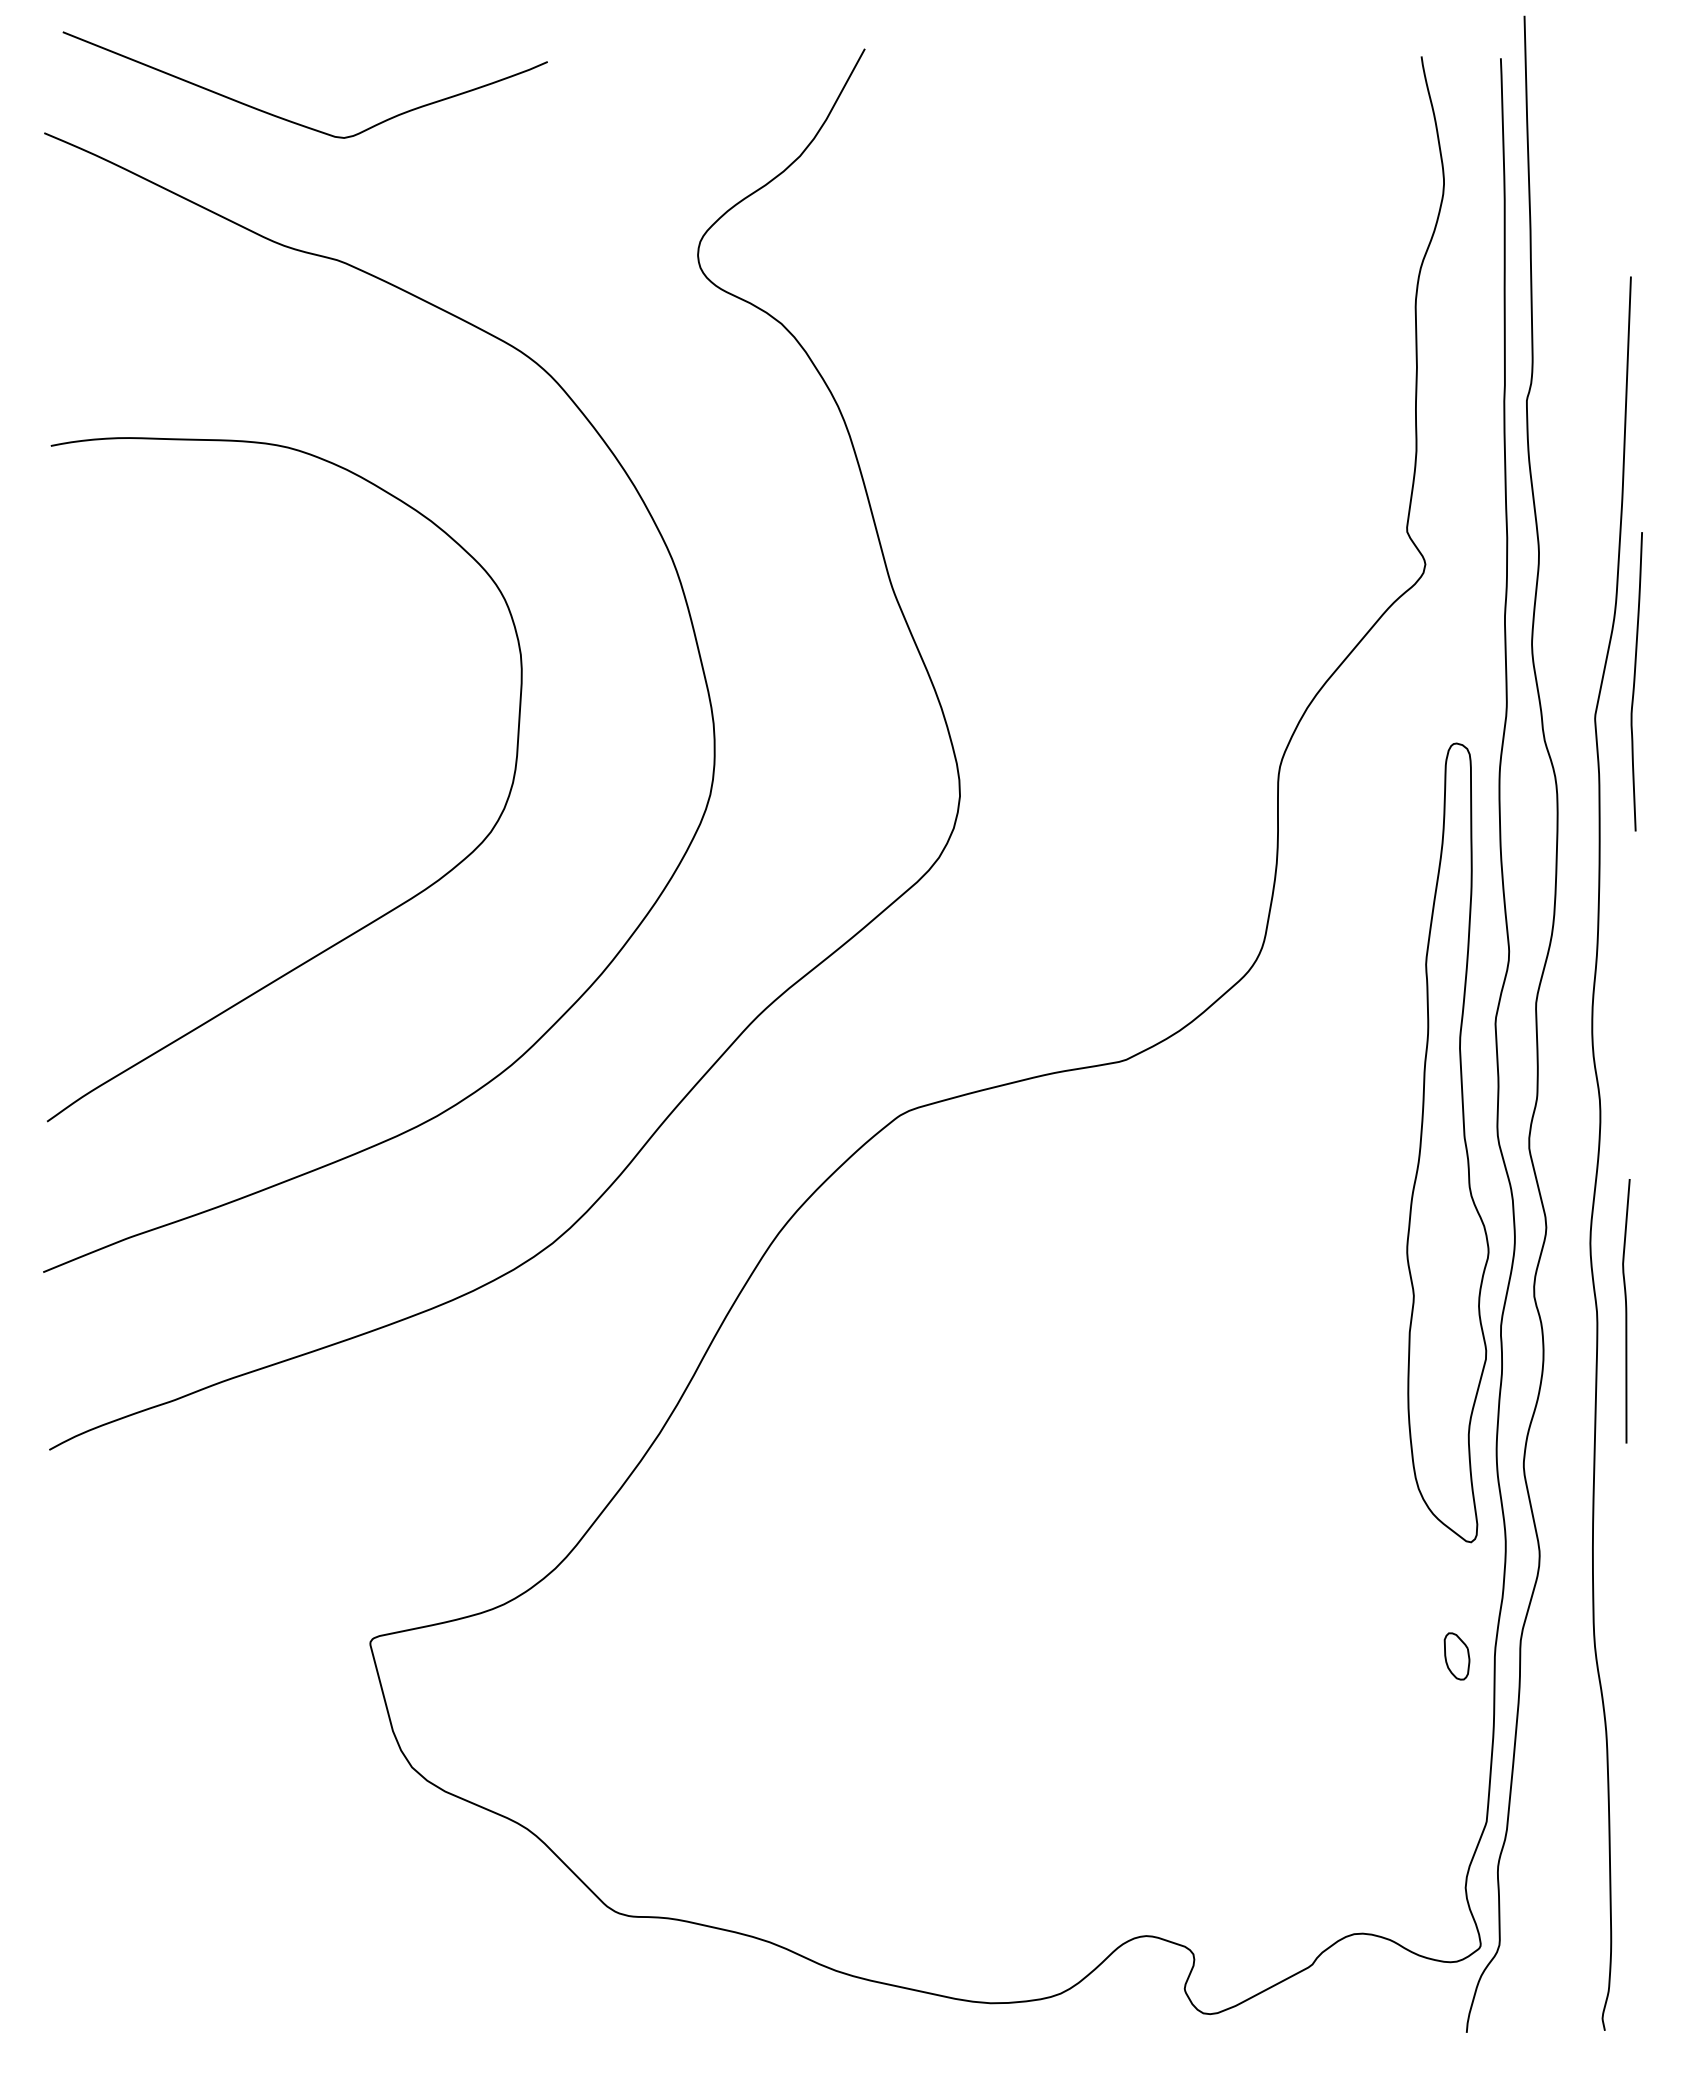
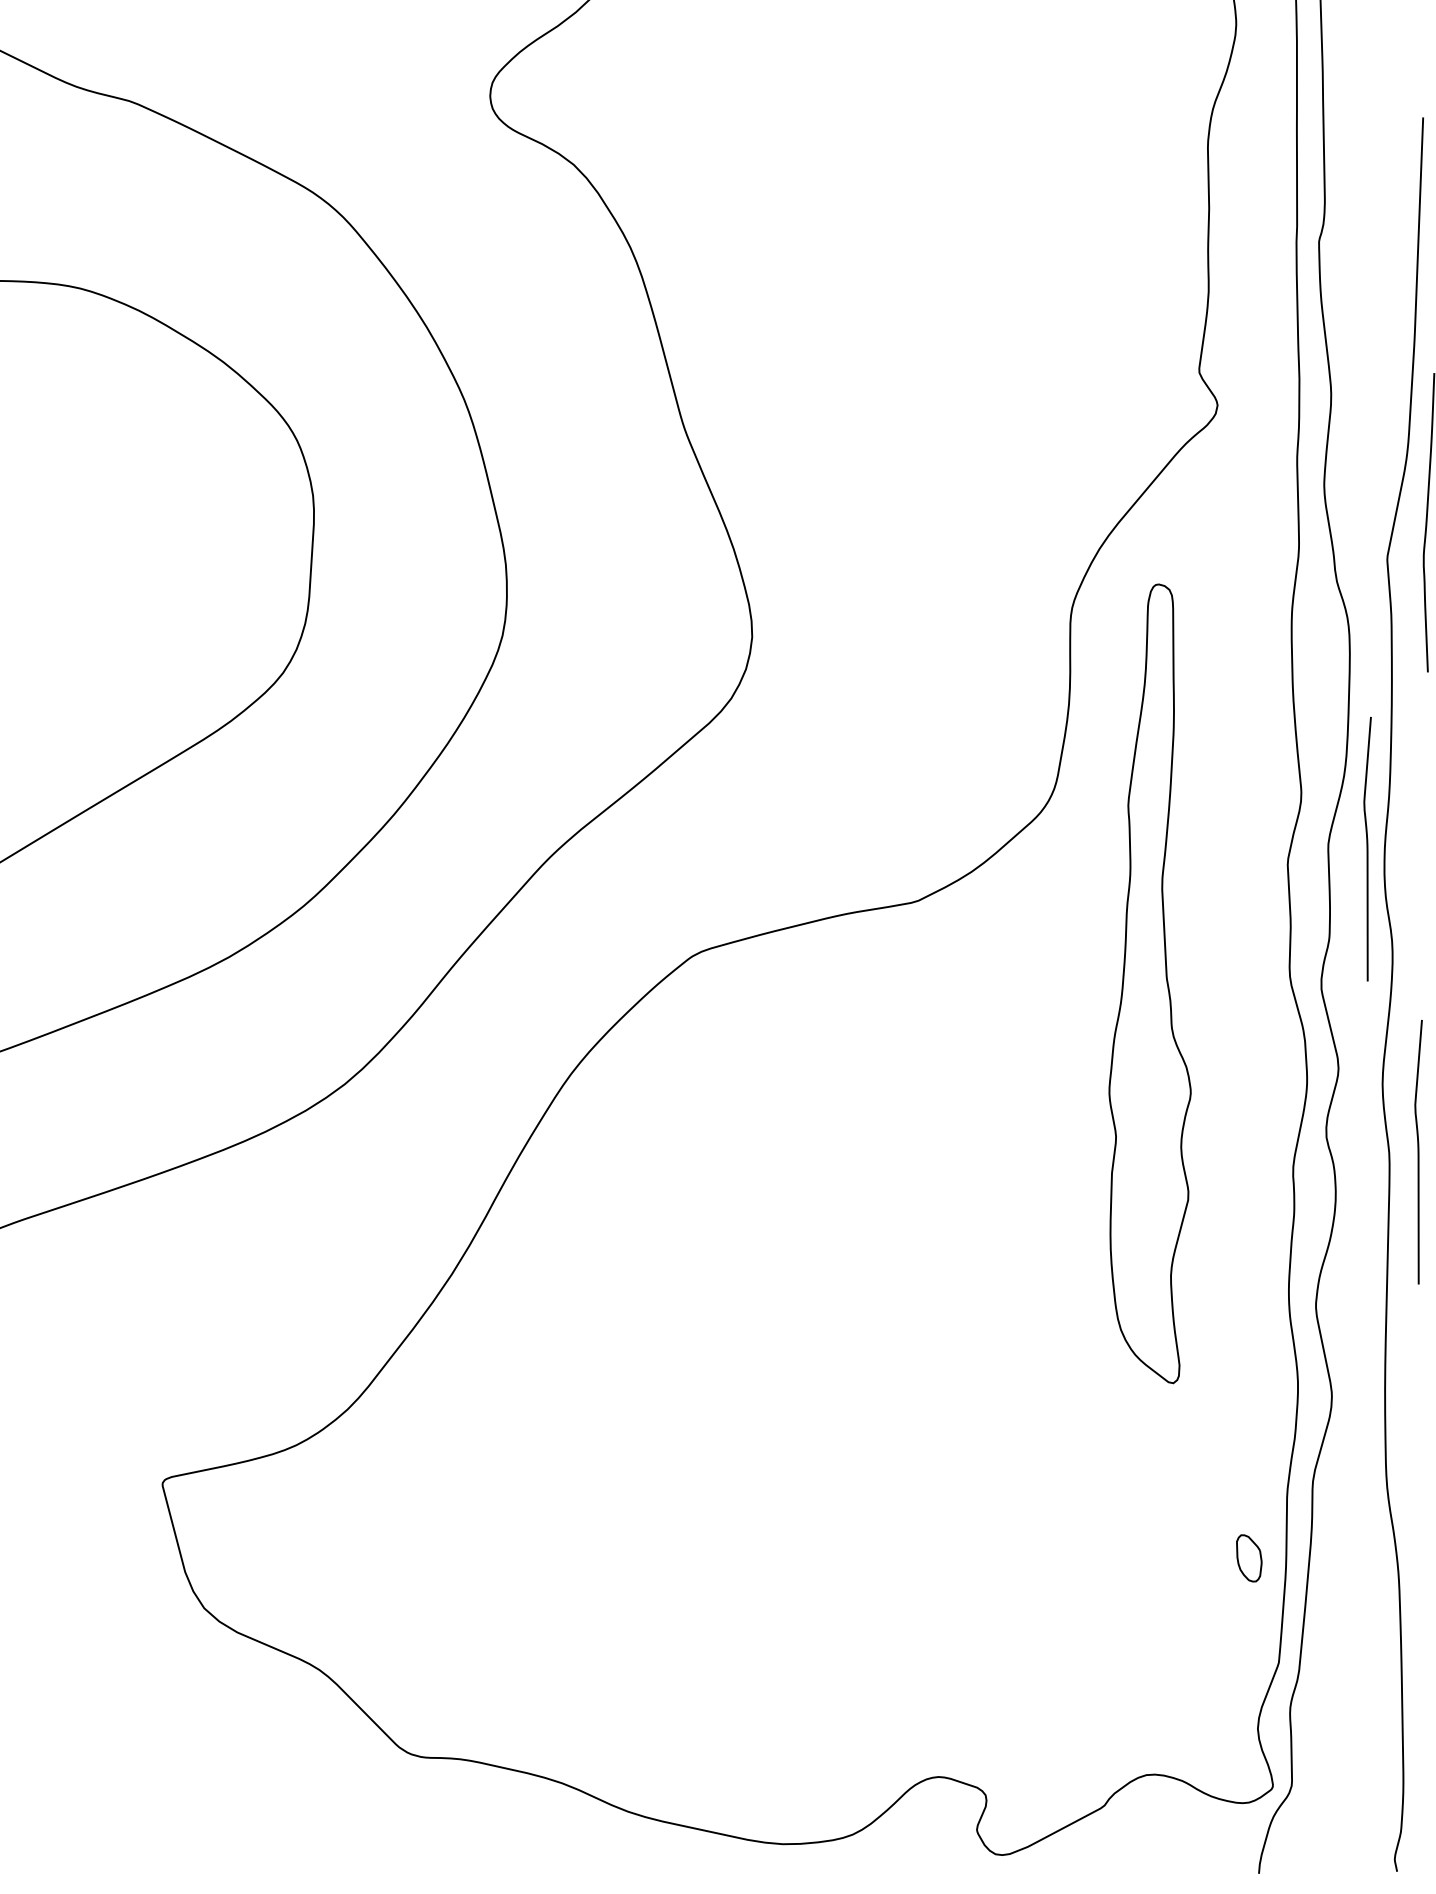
curve: (1575, 1008) -> (1367, 849), added
part: (1447, 1142) -> (1149, 983), moved
part: (1456, 1656) -> (1248, 1558), moved

